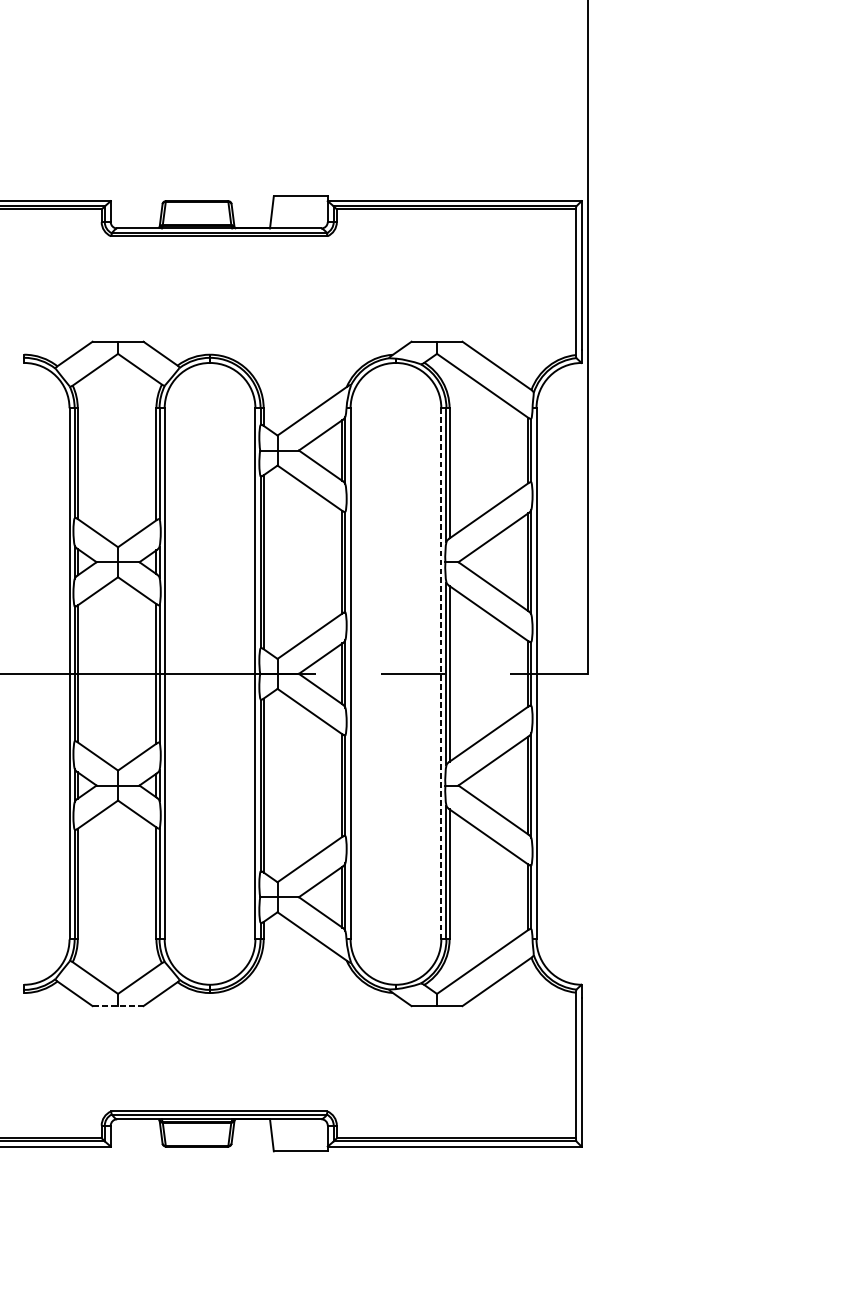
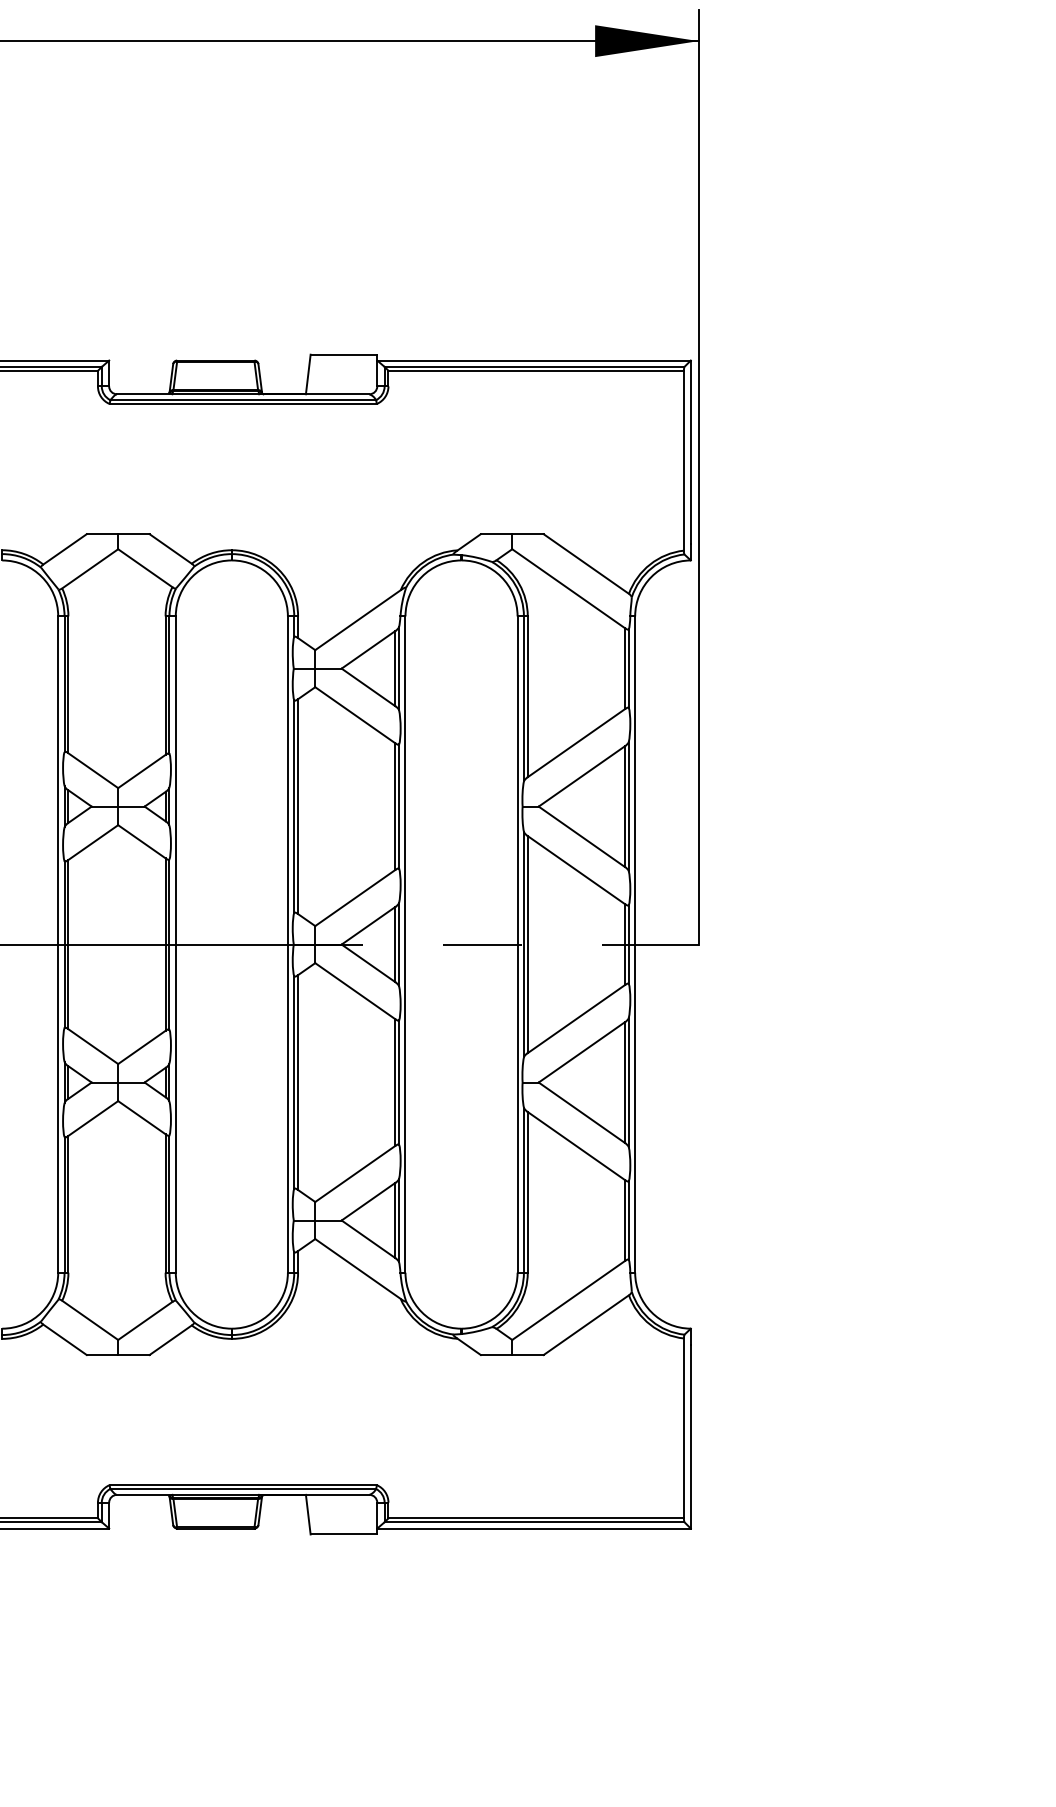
line: (441, 674) -> (517, 945), dashed -> solid
line: (117, 1006) -> (117, 1355), dashed -> solid

